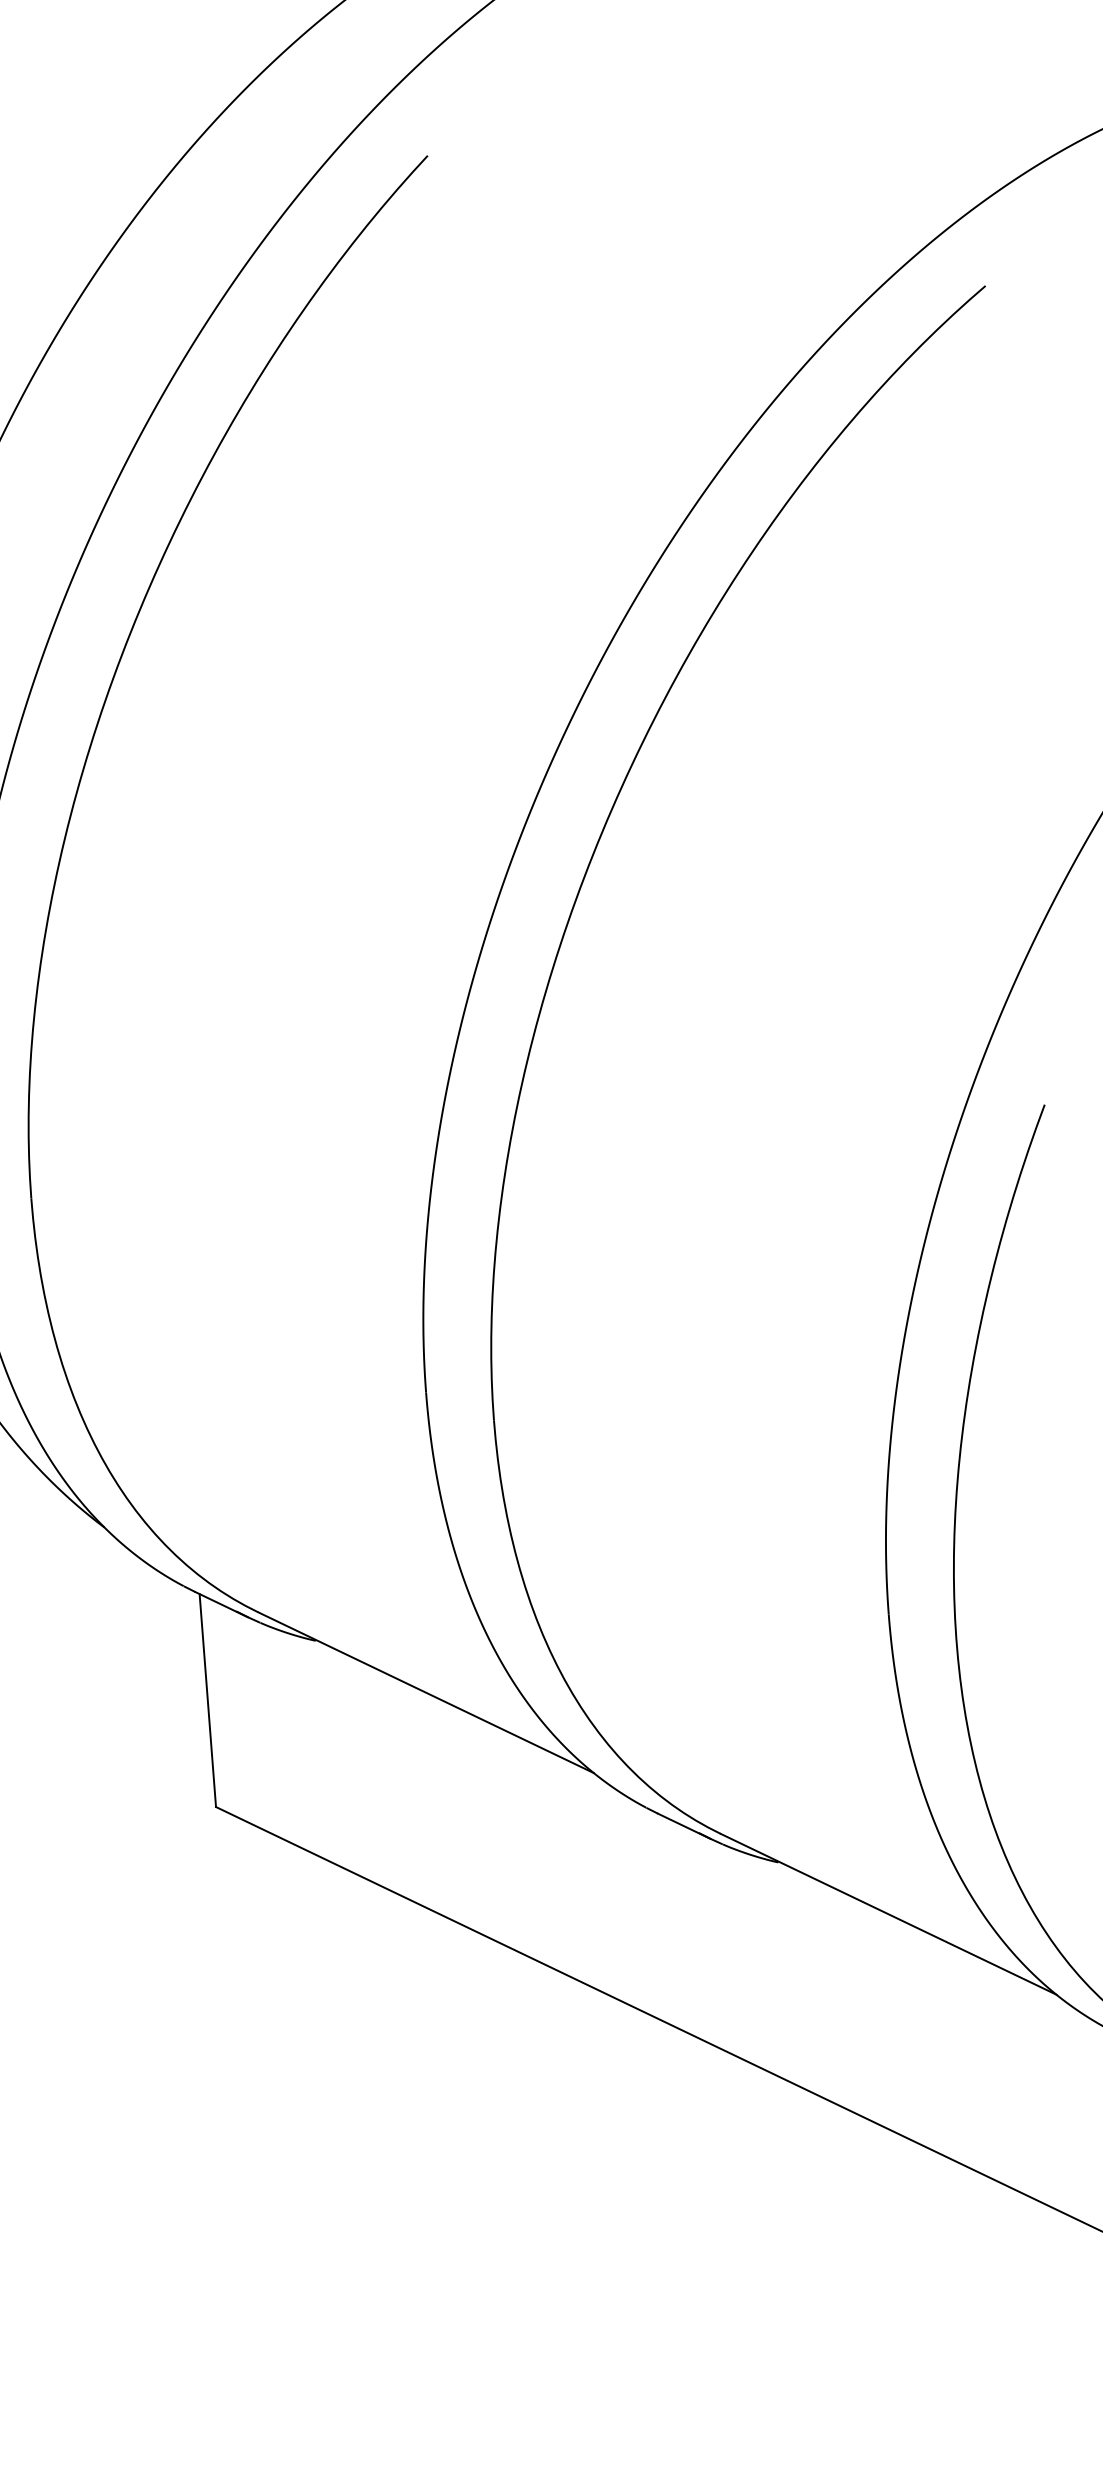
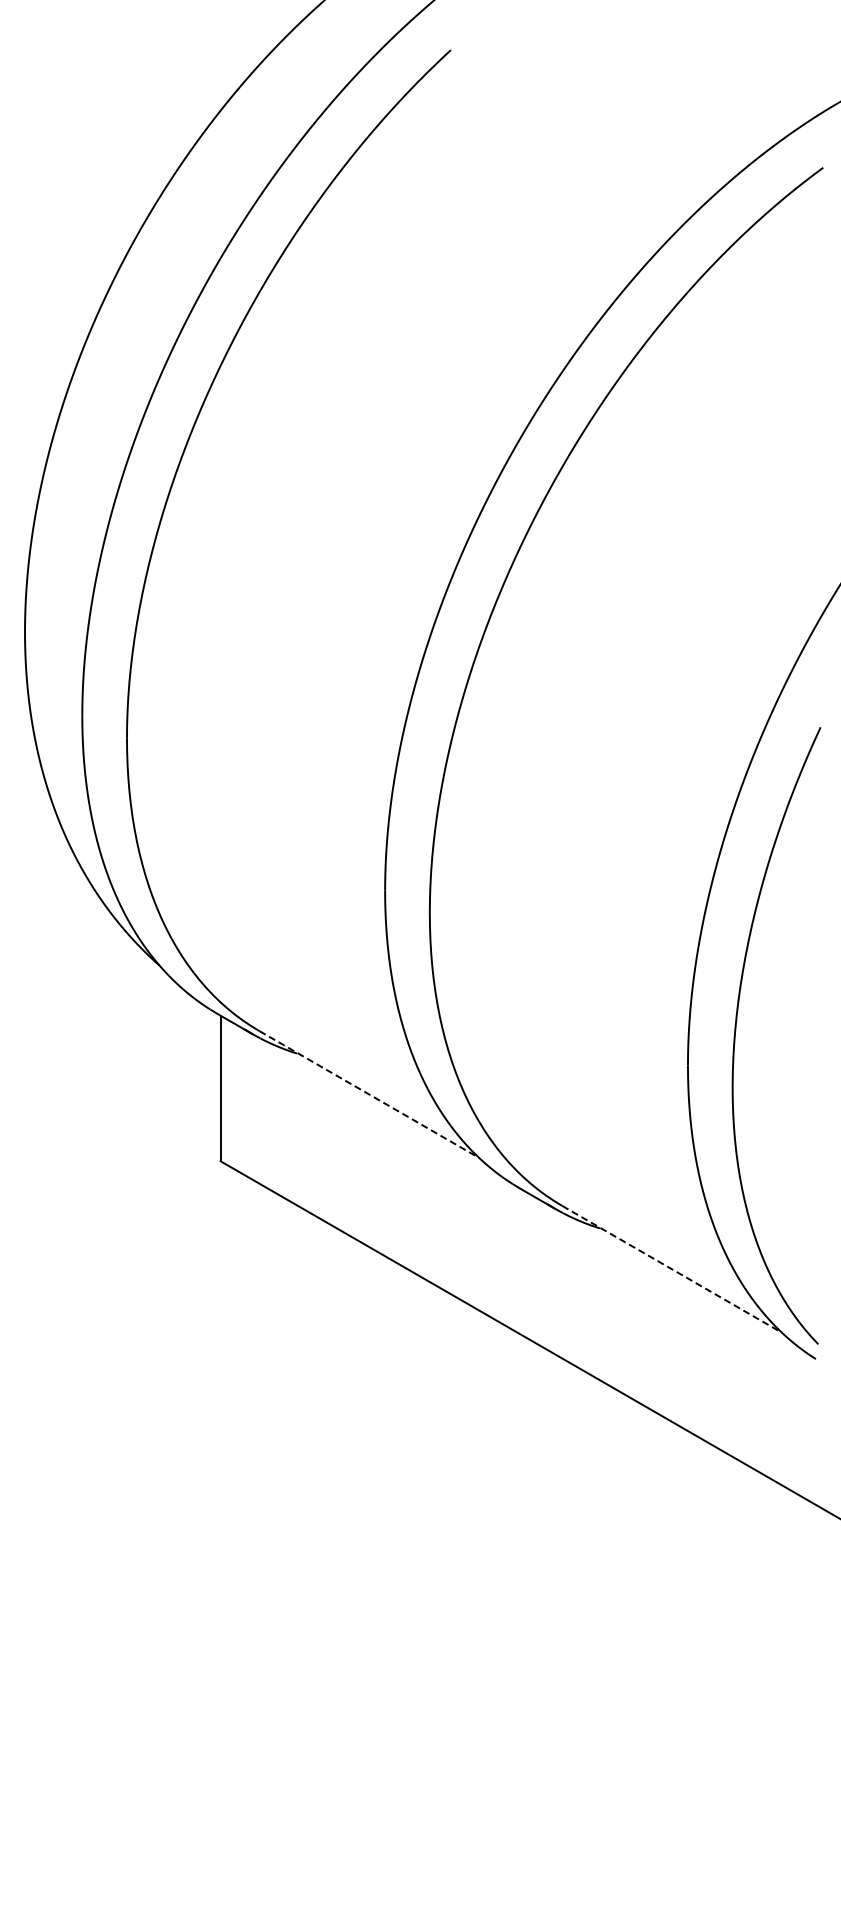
line: (426, 1692) -> (369, 1094), solid -> dashed
line: (889, 1914) -> (672, 1269), solid -> dashed

